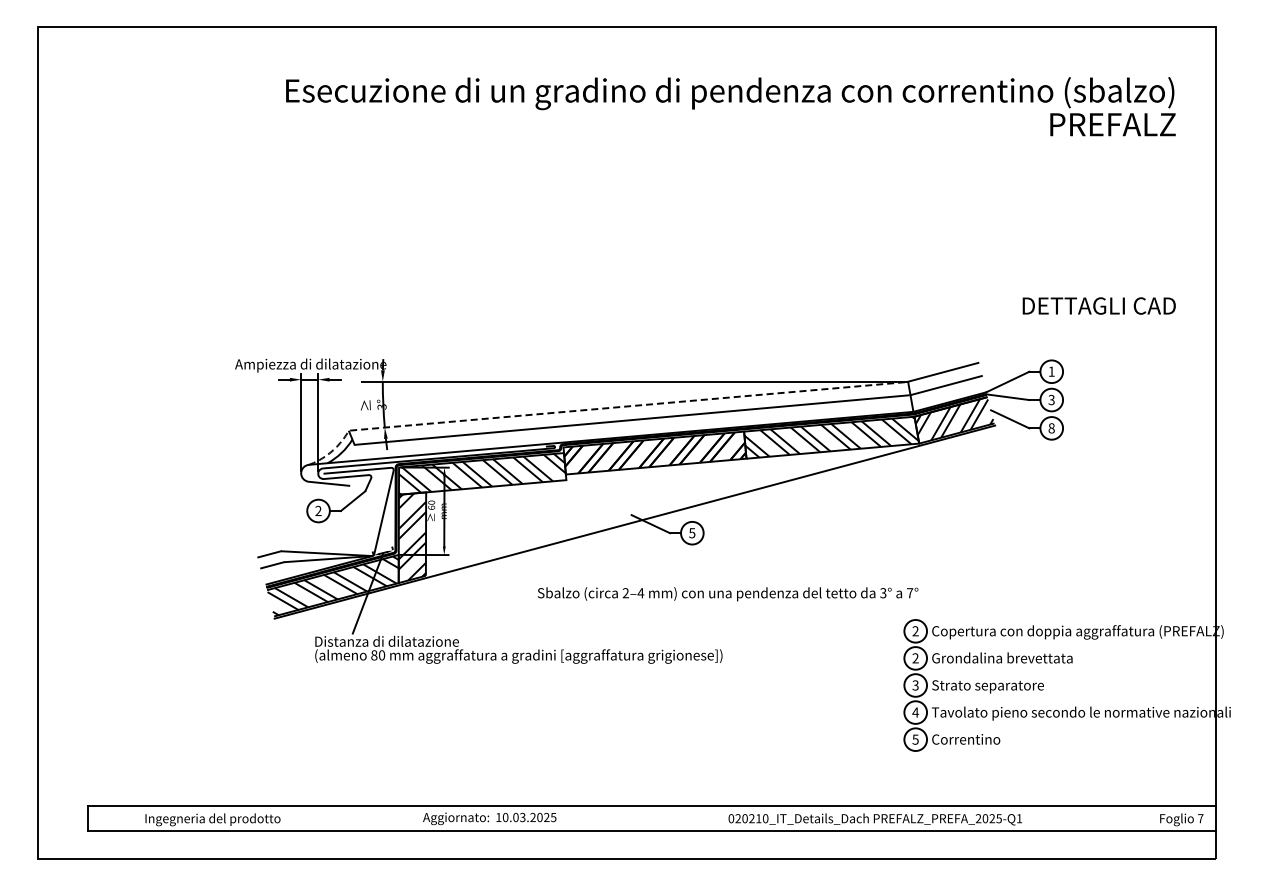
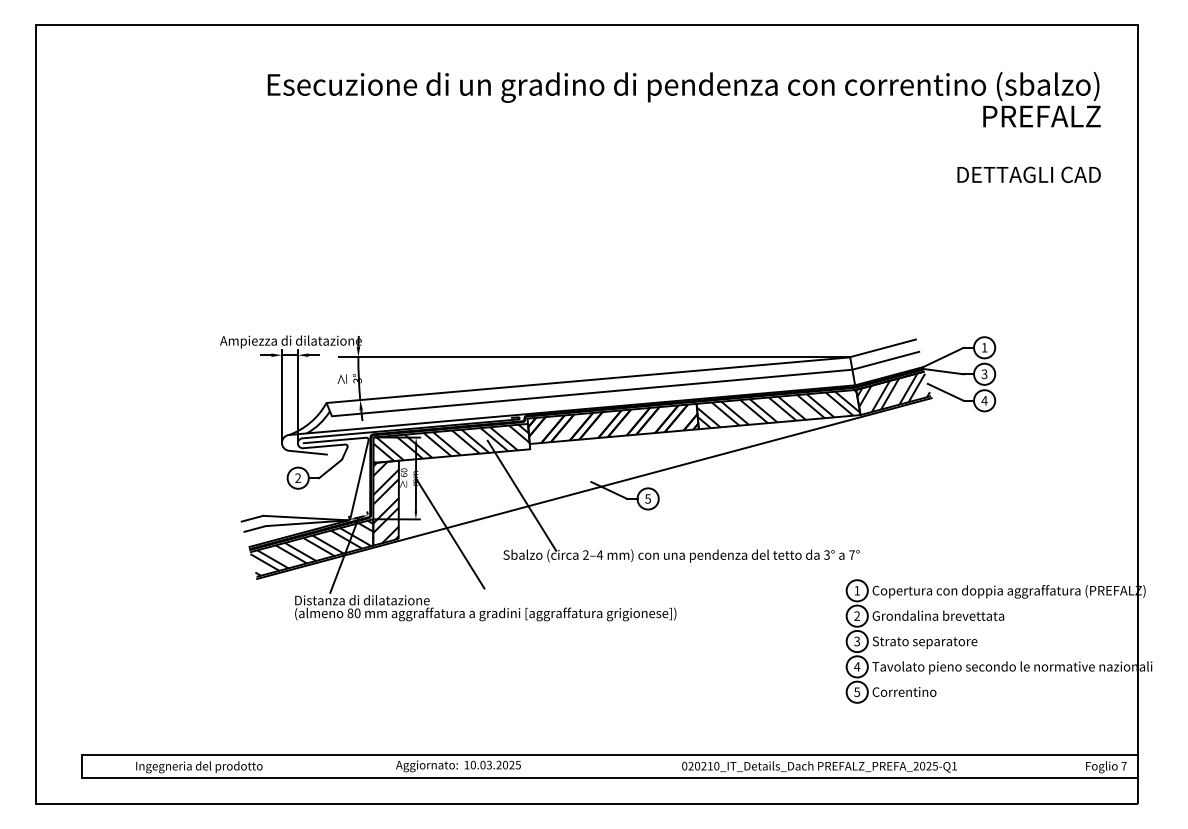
text: (1098, 305) -> (1028, 174), moved
line: (596, 409) -> (558, 383), dashed -> solid
text: (1051, 428) -> (984, 400), 8 -> 4
line: (557, 529) -> (521, 495), added
line: (480, 569) -> (449, 532), added
text: (915, 631) -> (857, 590), 2 -> 1

